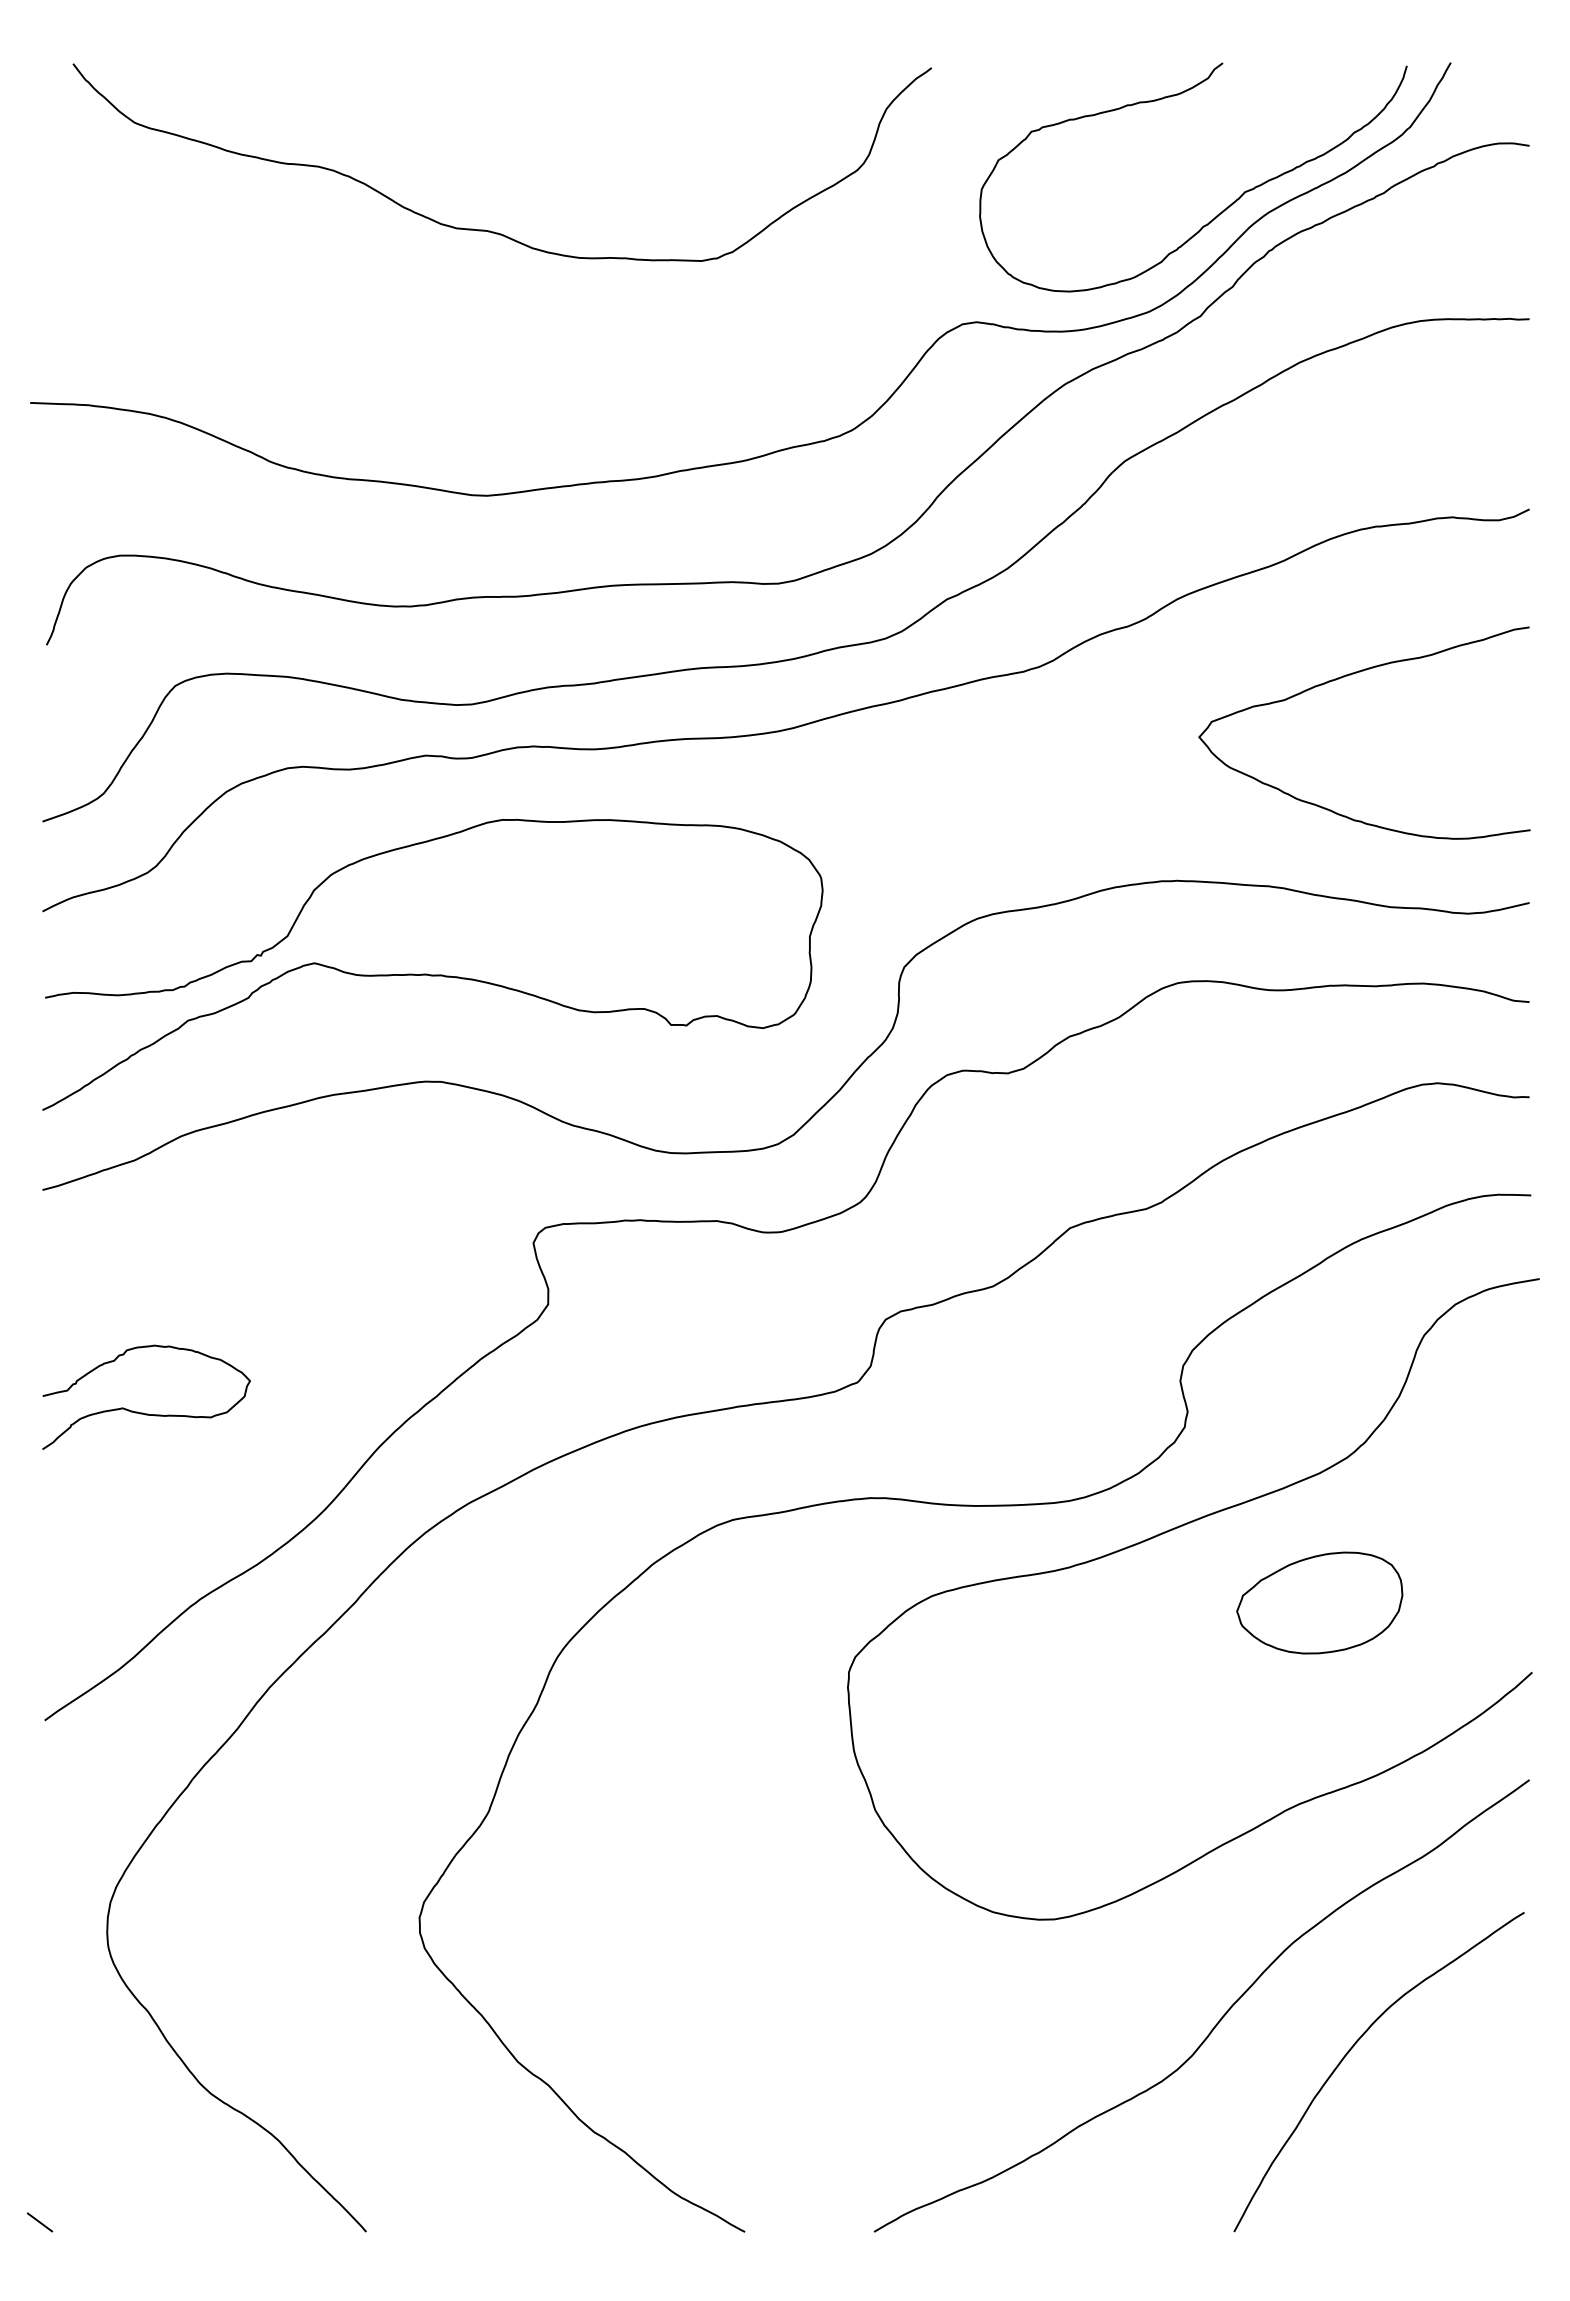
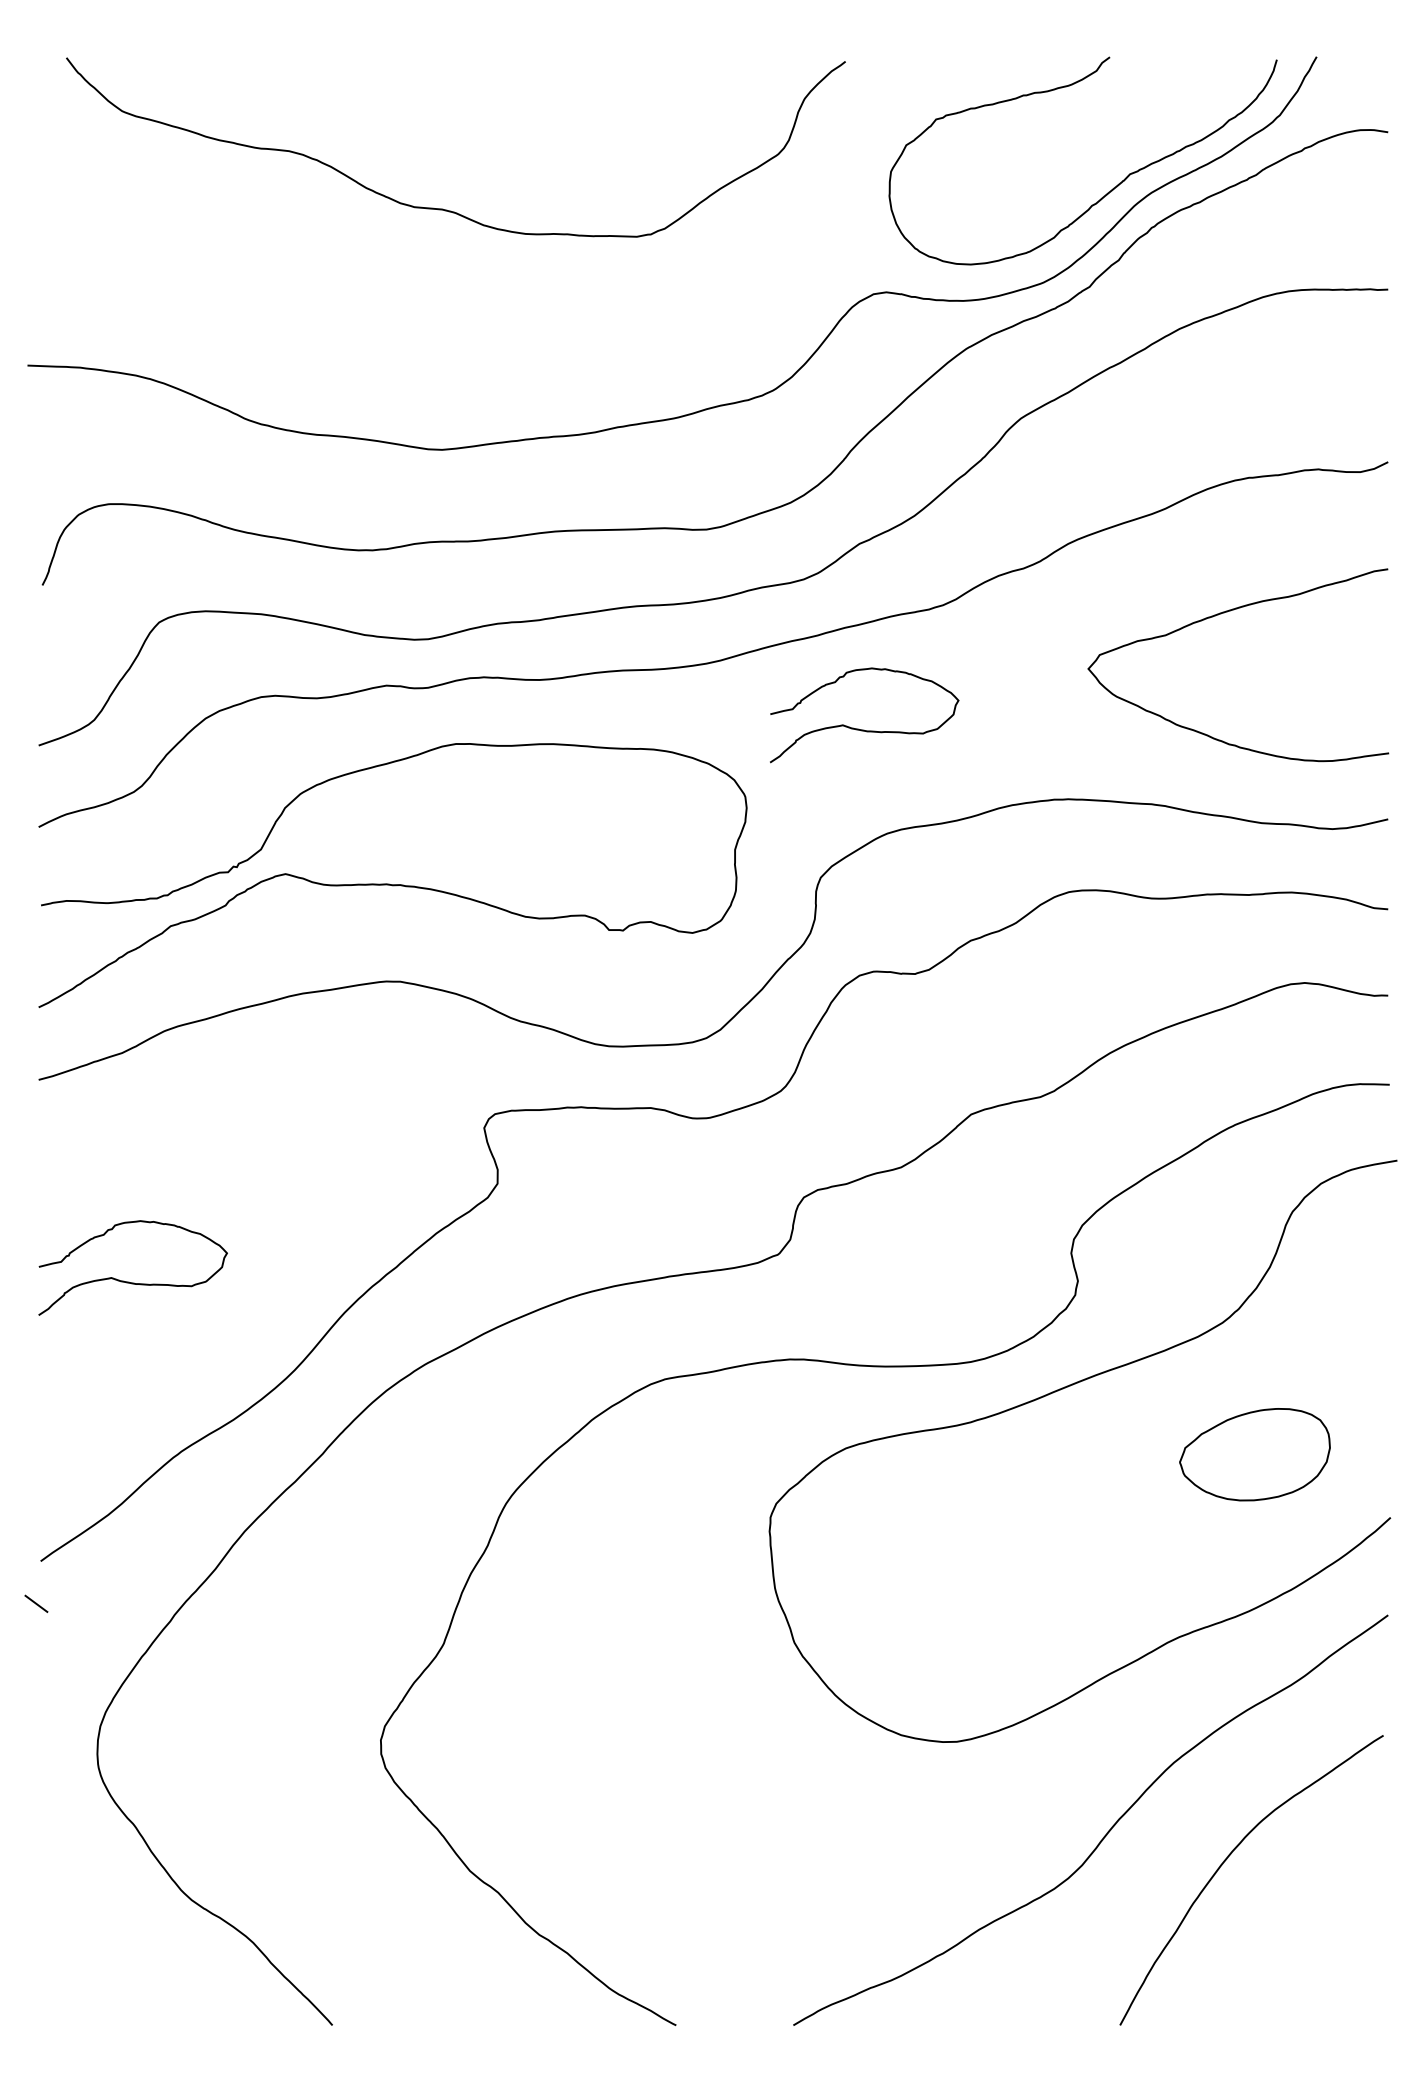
curve: (949, 803) -> (861, 729), added
part: (1319, 1602) -> (1254, 1454), moved
line: (39, 2222) -> (35, 1603), moved

